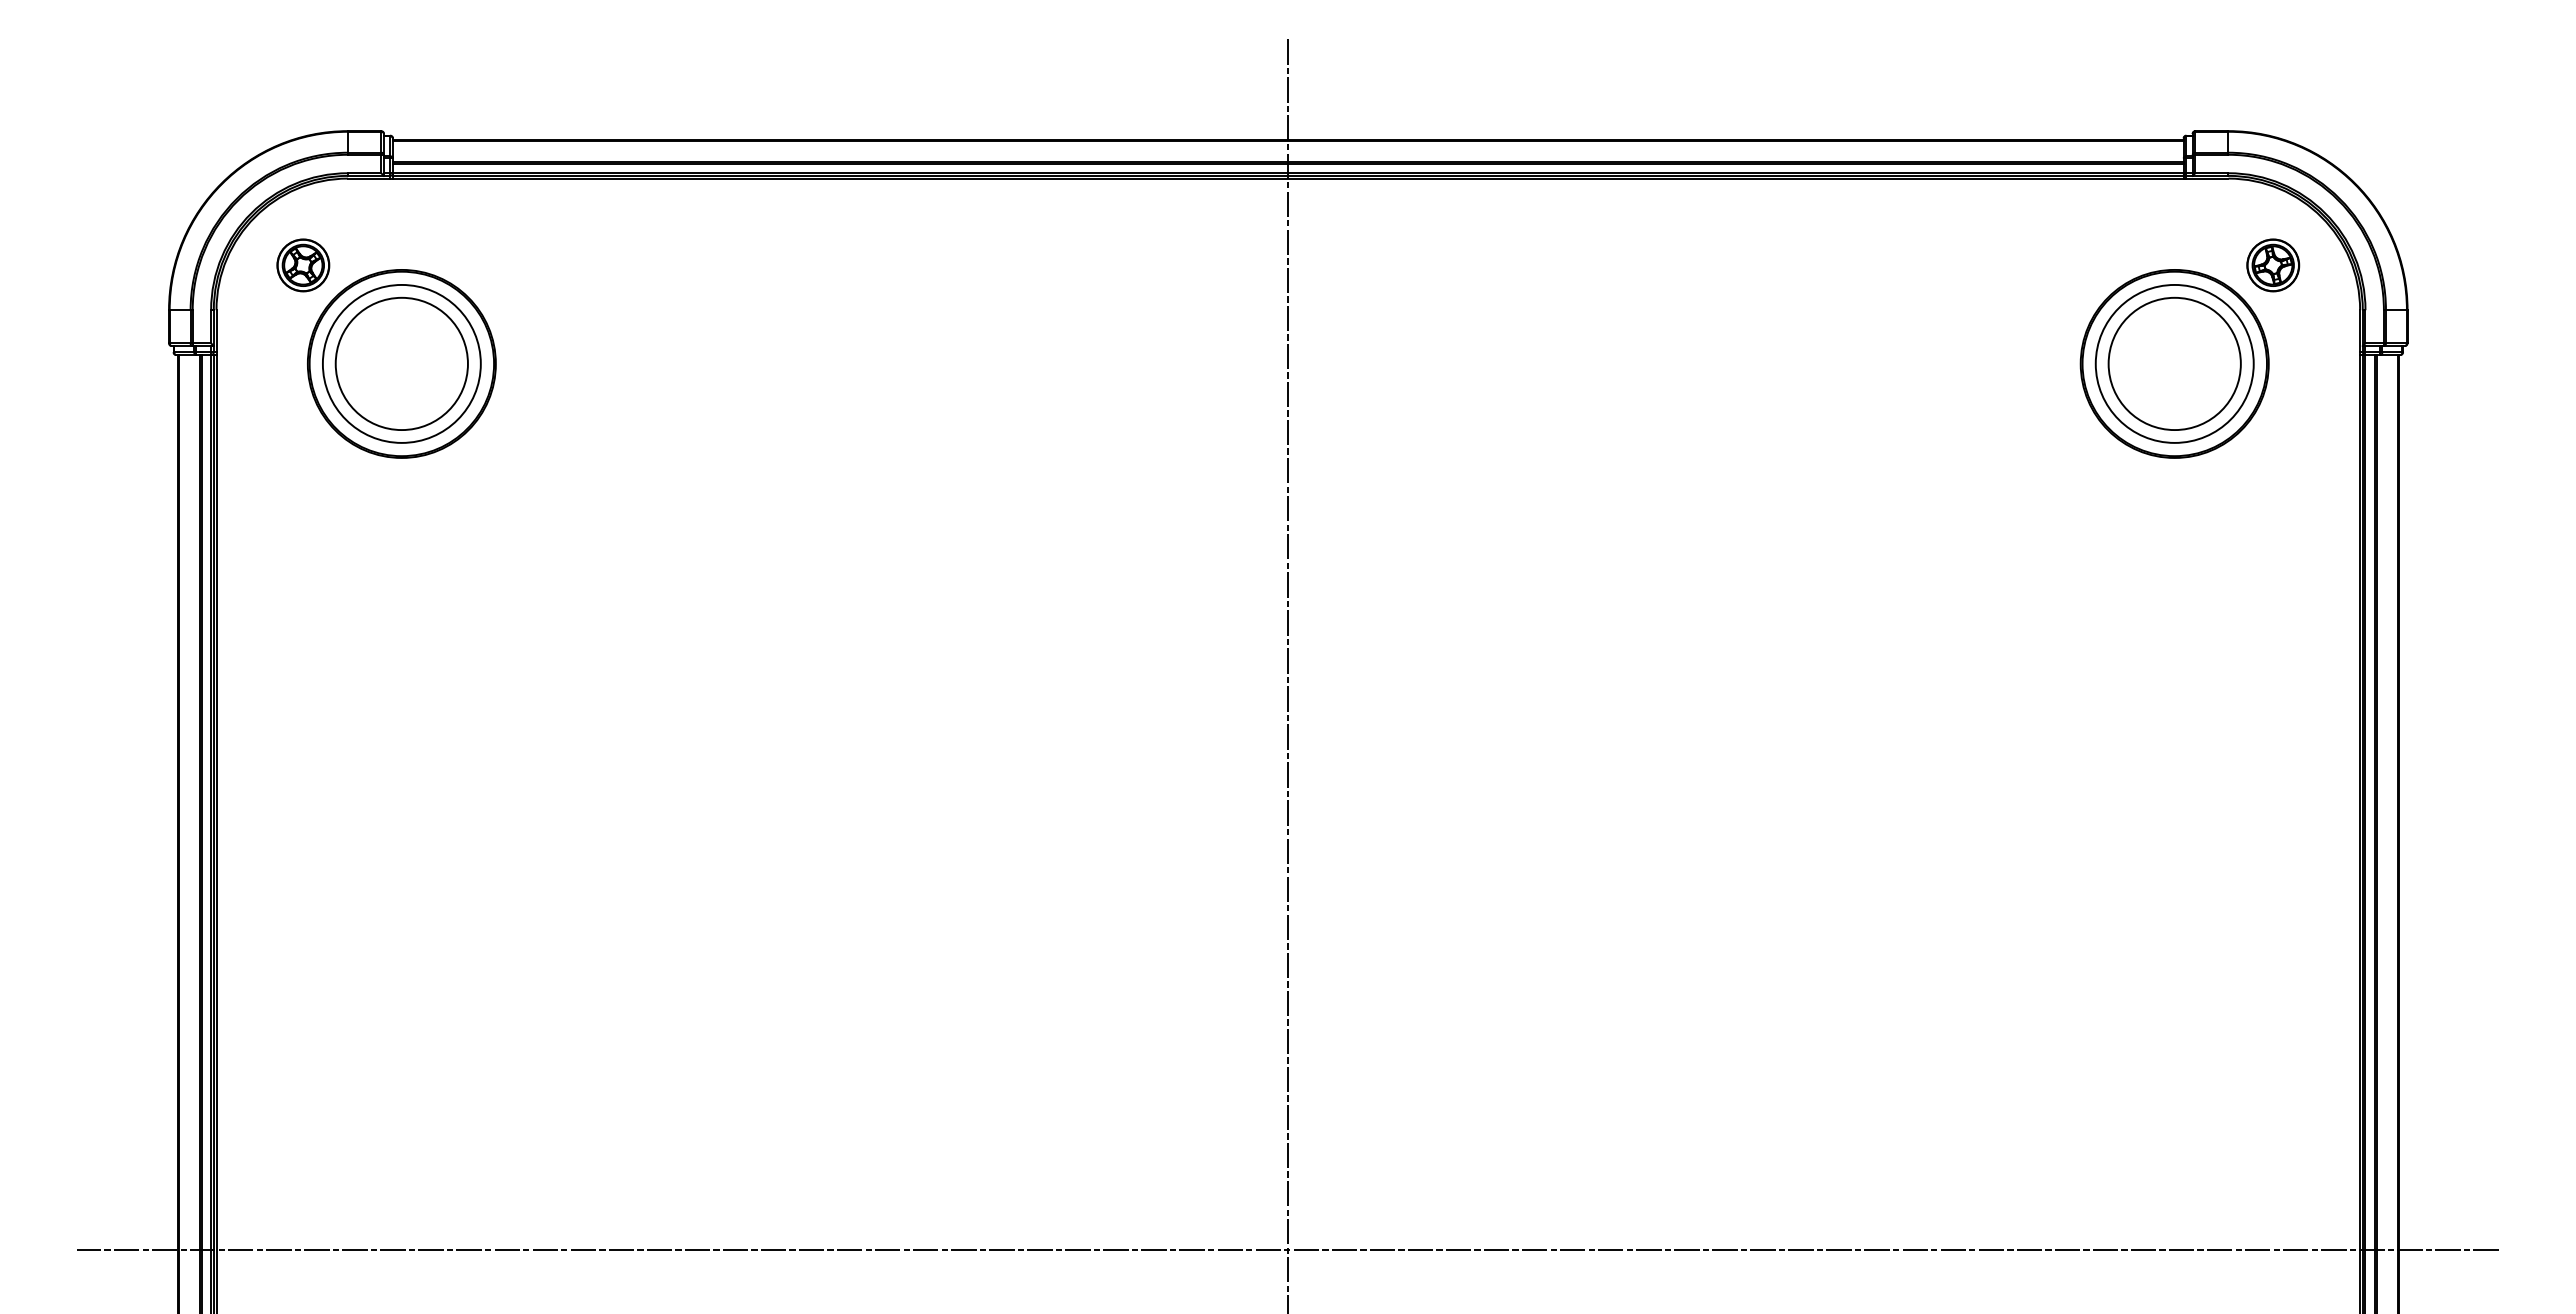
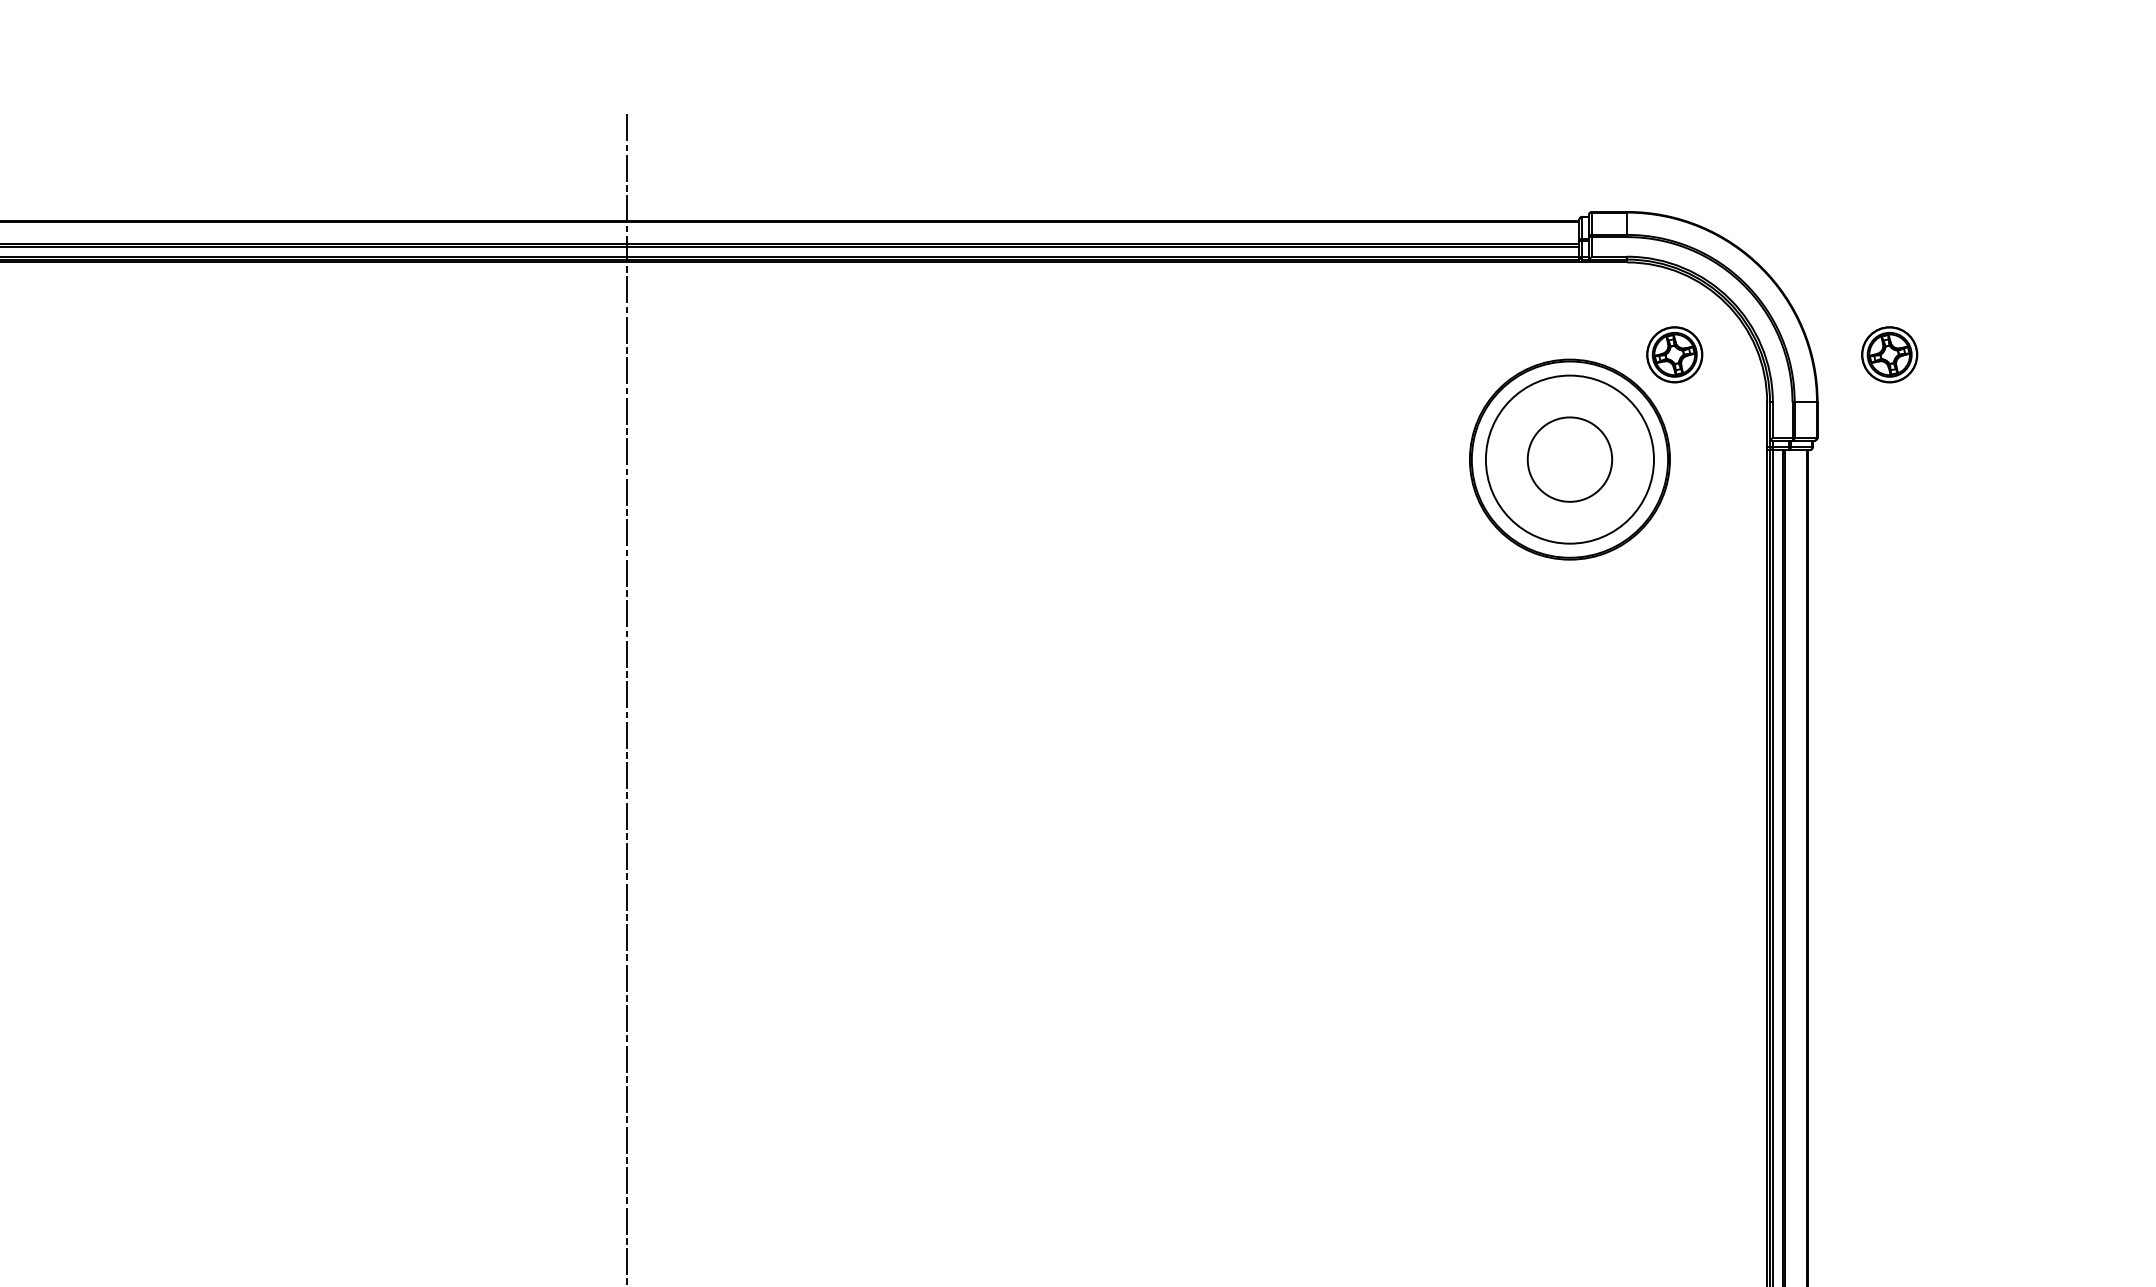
part: (2475, 265) -> (1889, 354), added
circle: (2174, 363) -> (1569, 459), size x0.6

